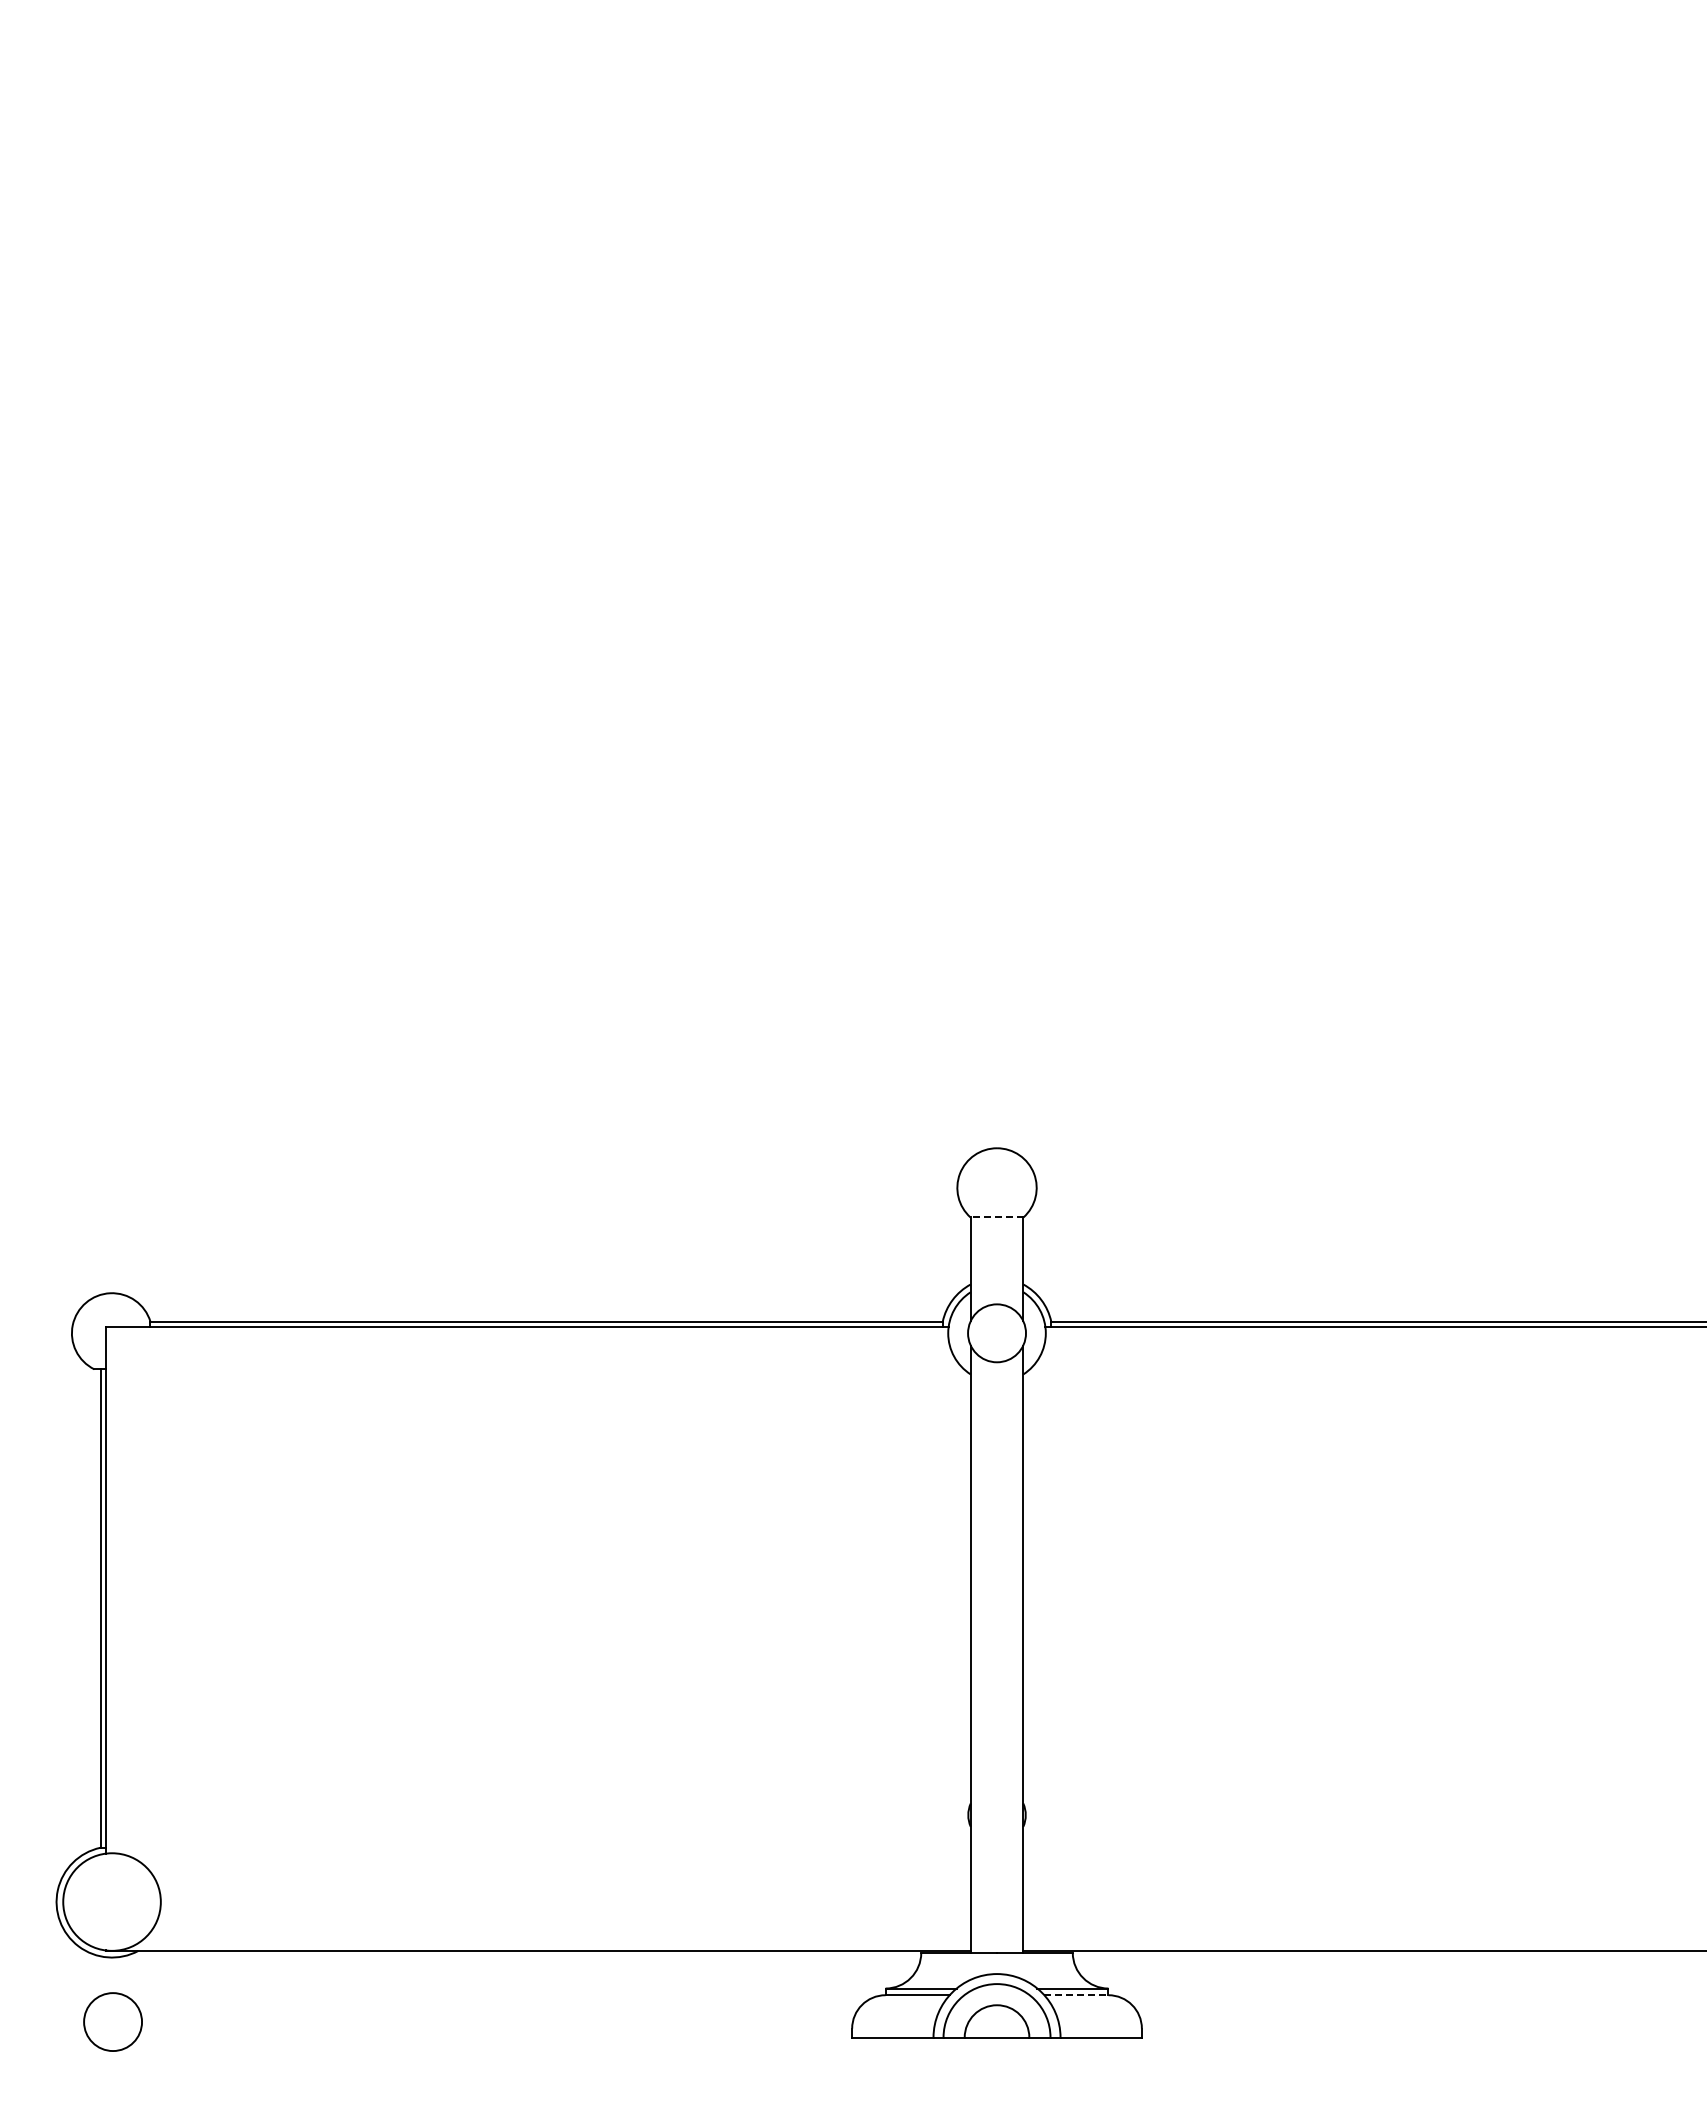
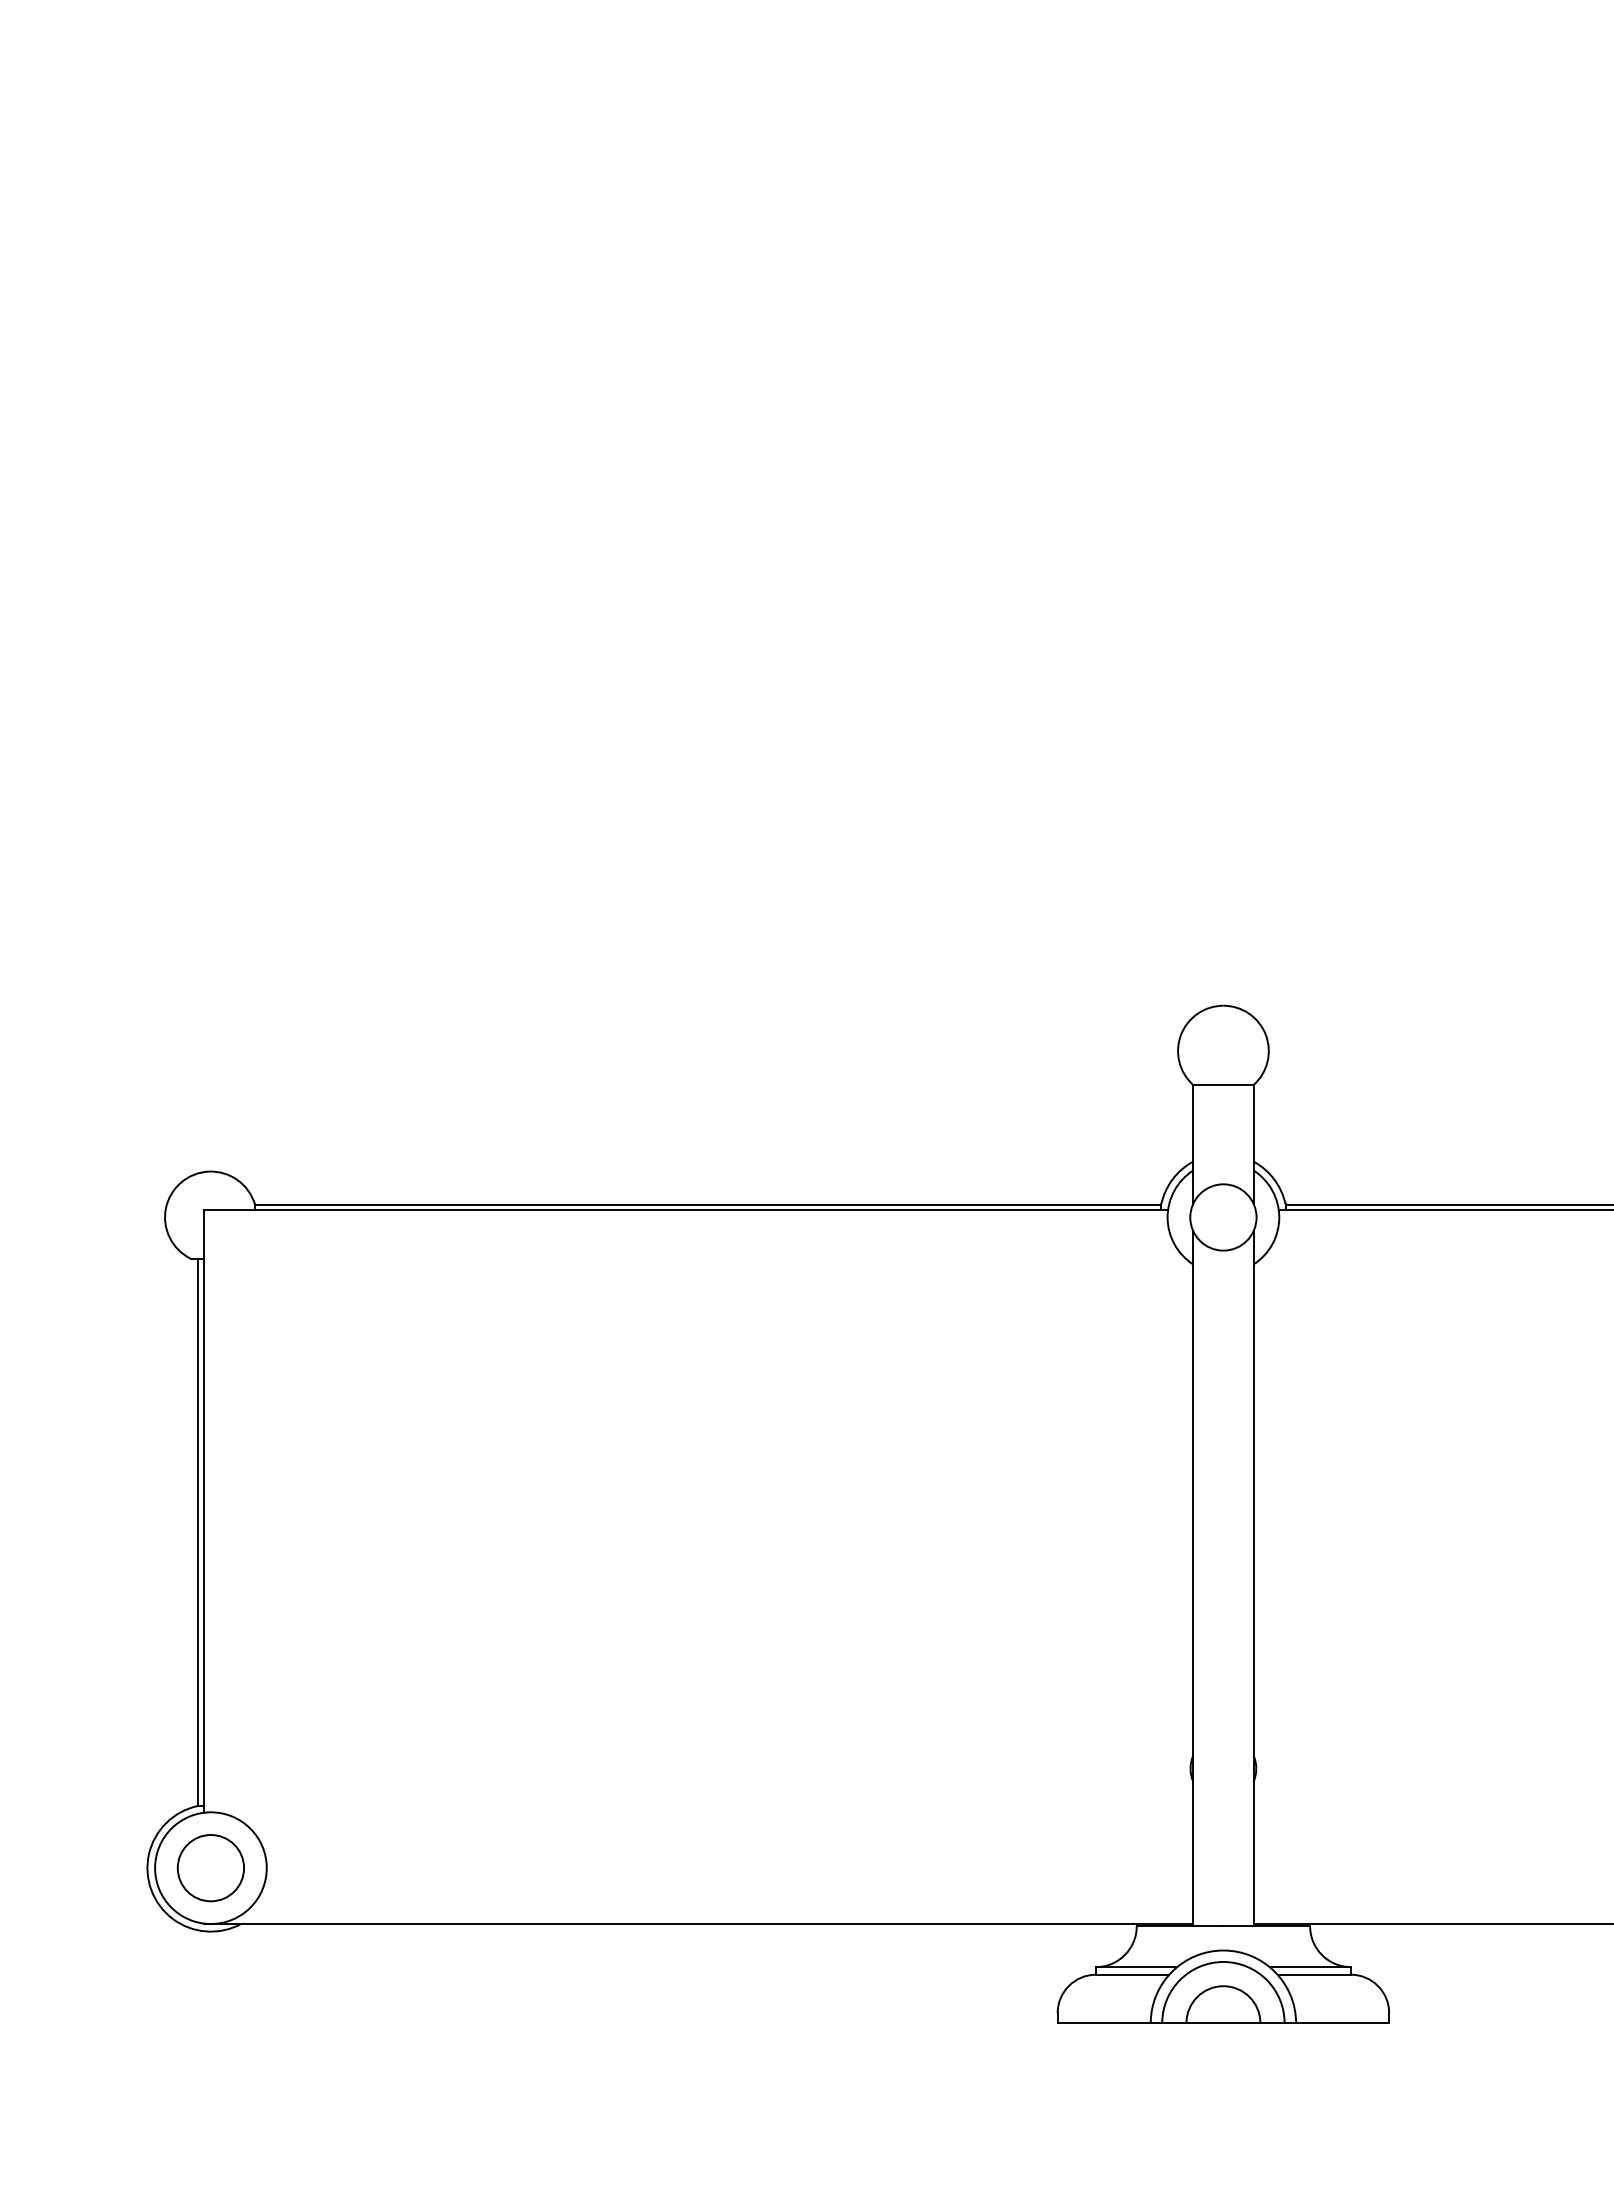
line: (997, 1217) -> (1223, 1084), dashed -> solid
line: (1076, 1995) -> (1314, 1975), dashed -> solid
circle: (112, 2021) -> (210, 1867), moved

